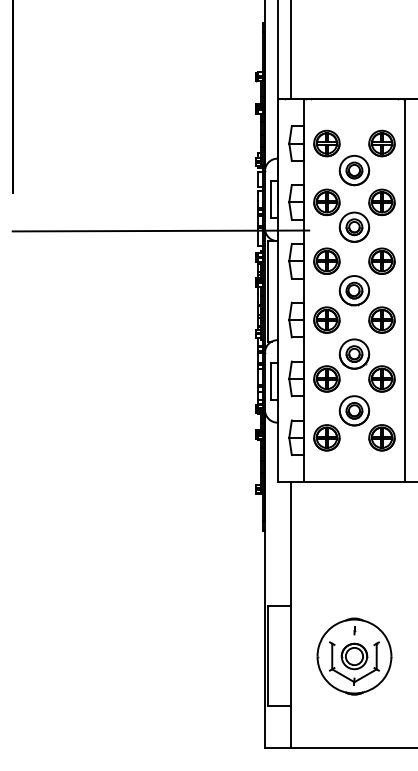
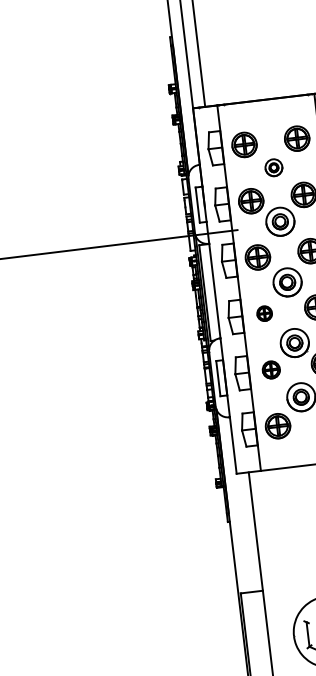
part: (354, 170) -> (273, 167), size x0.6
part: (326, 319) -> (264, 313), size x0.6
part: (326, 378) -> (270, 369), size x0.7

